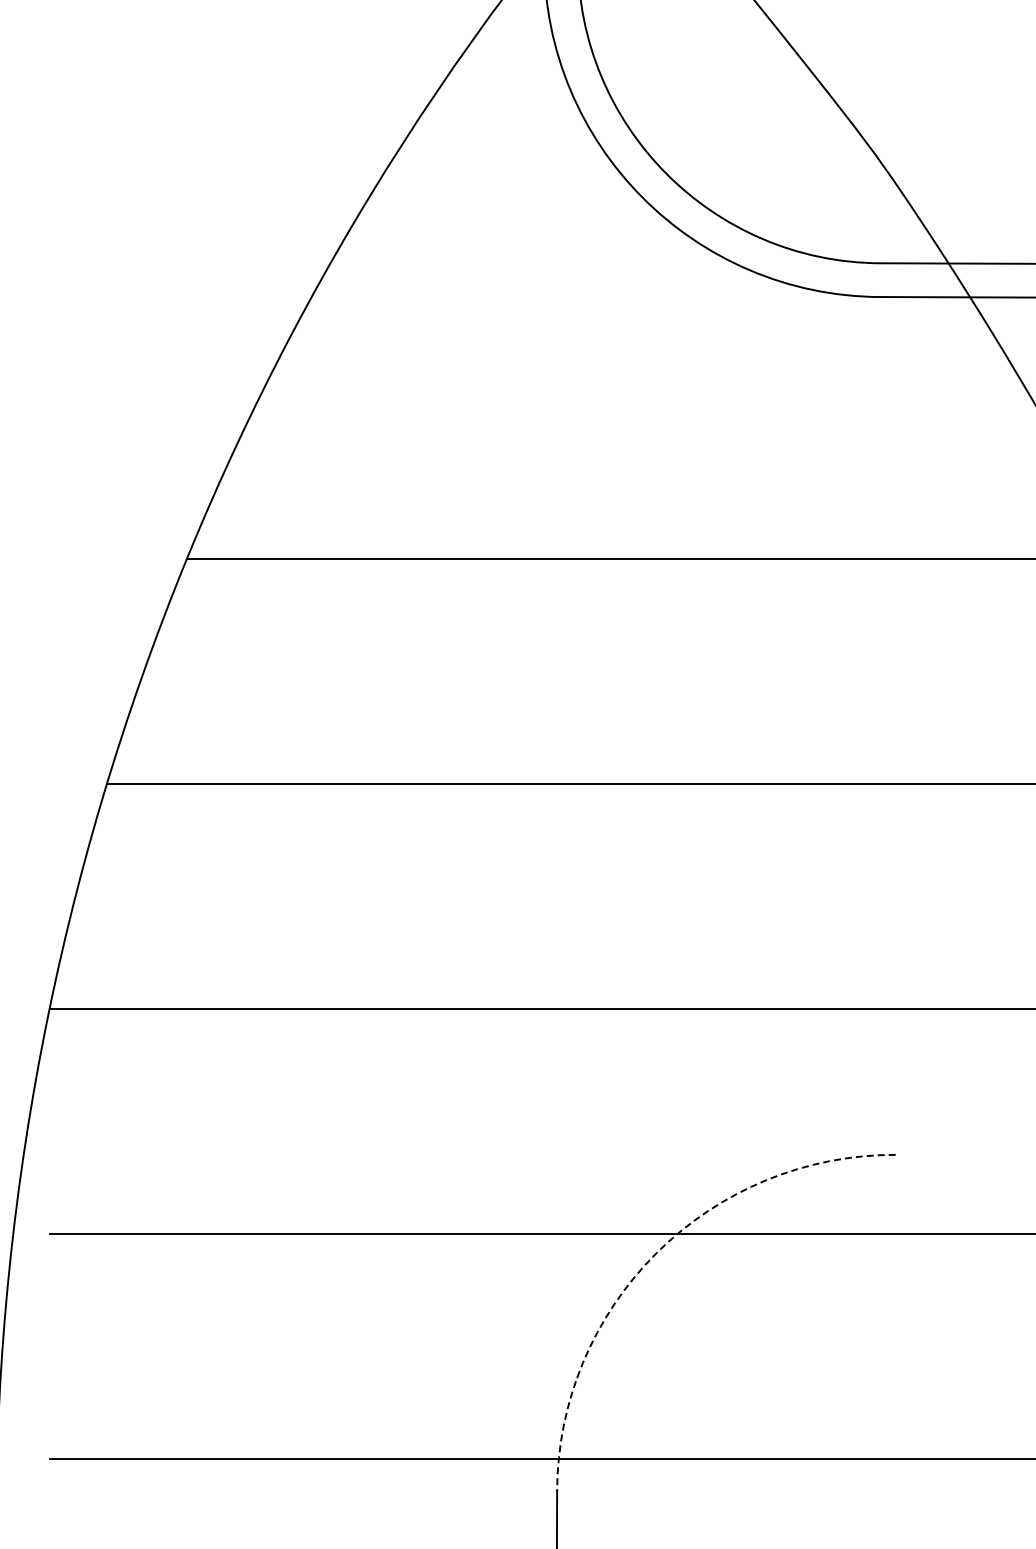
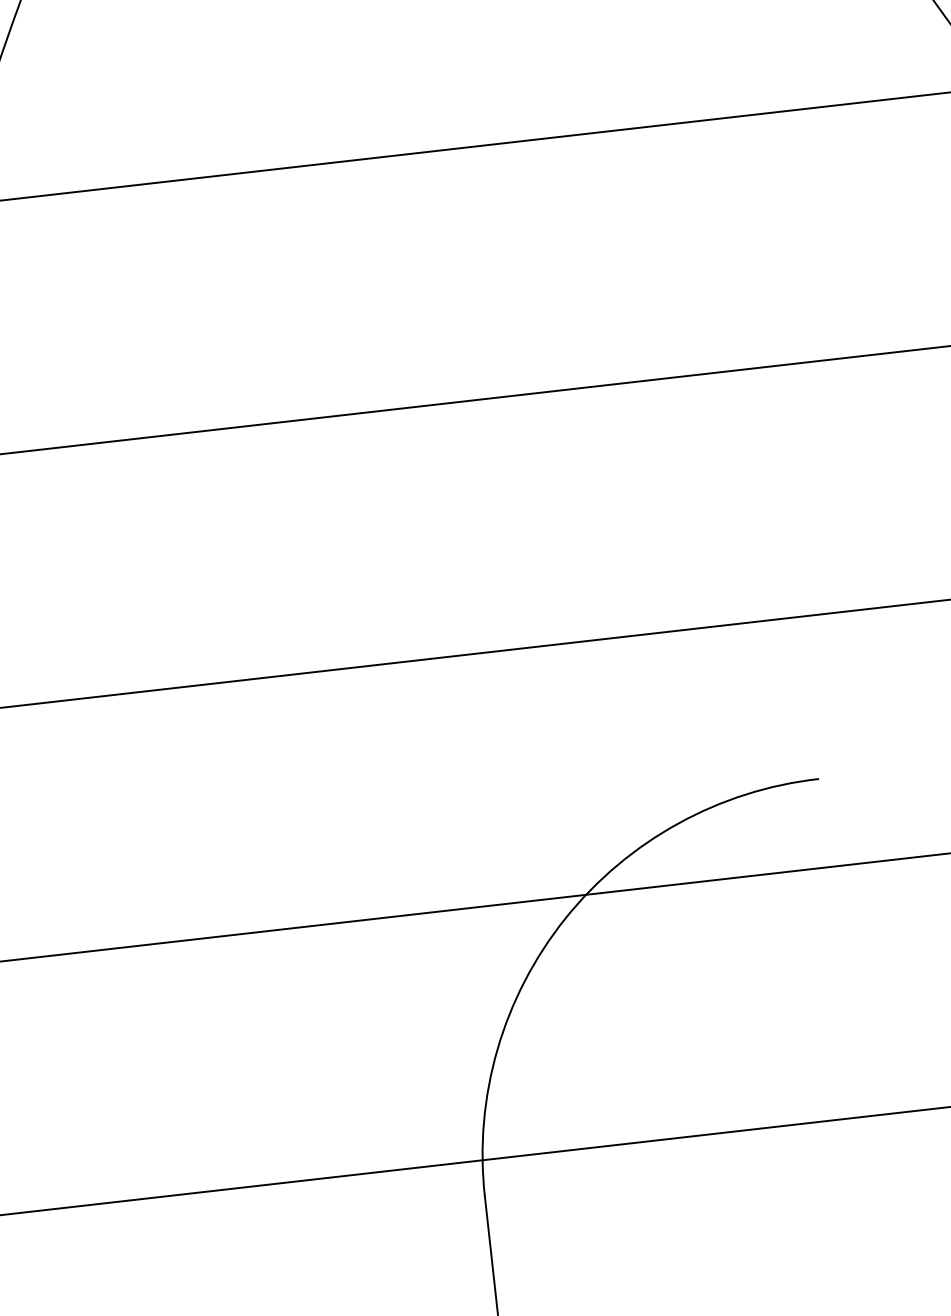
arc: (656, 1252) -> (565, 917), dashed -> solid

